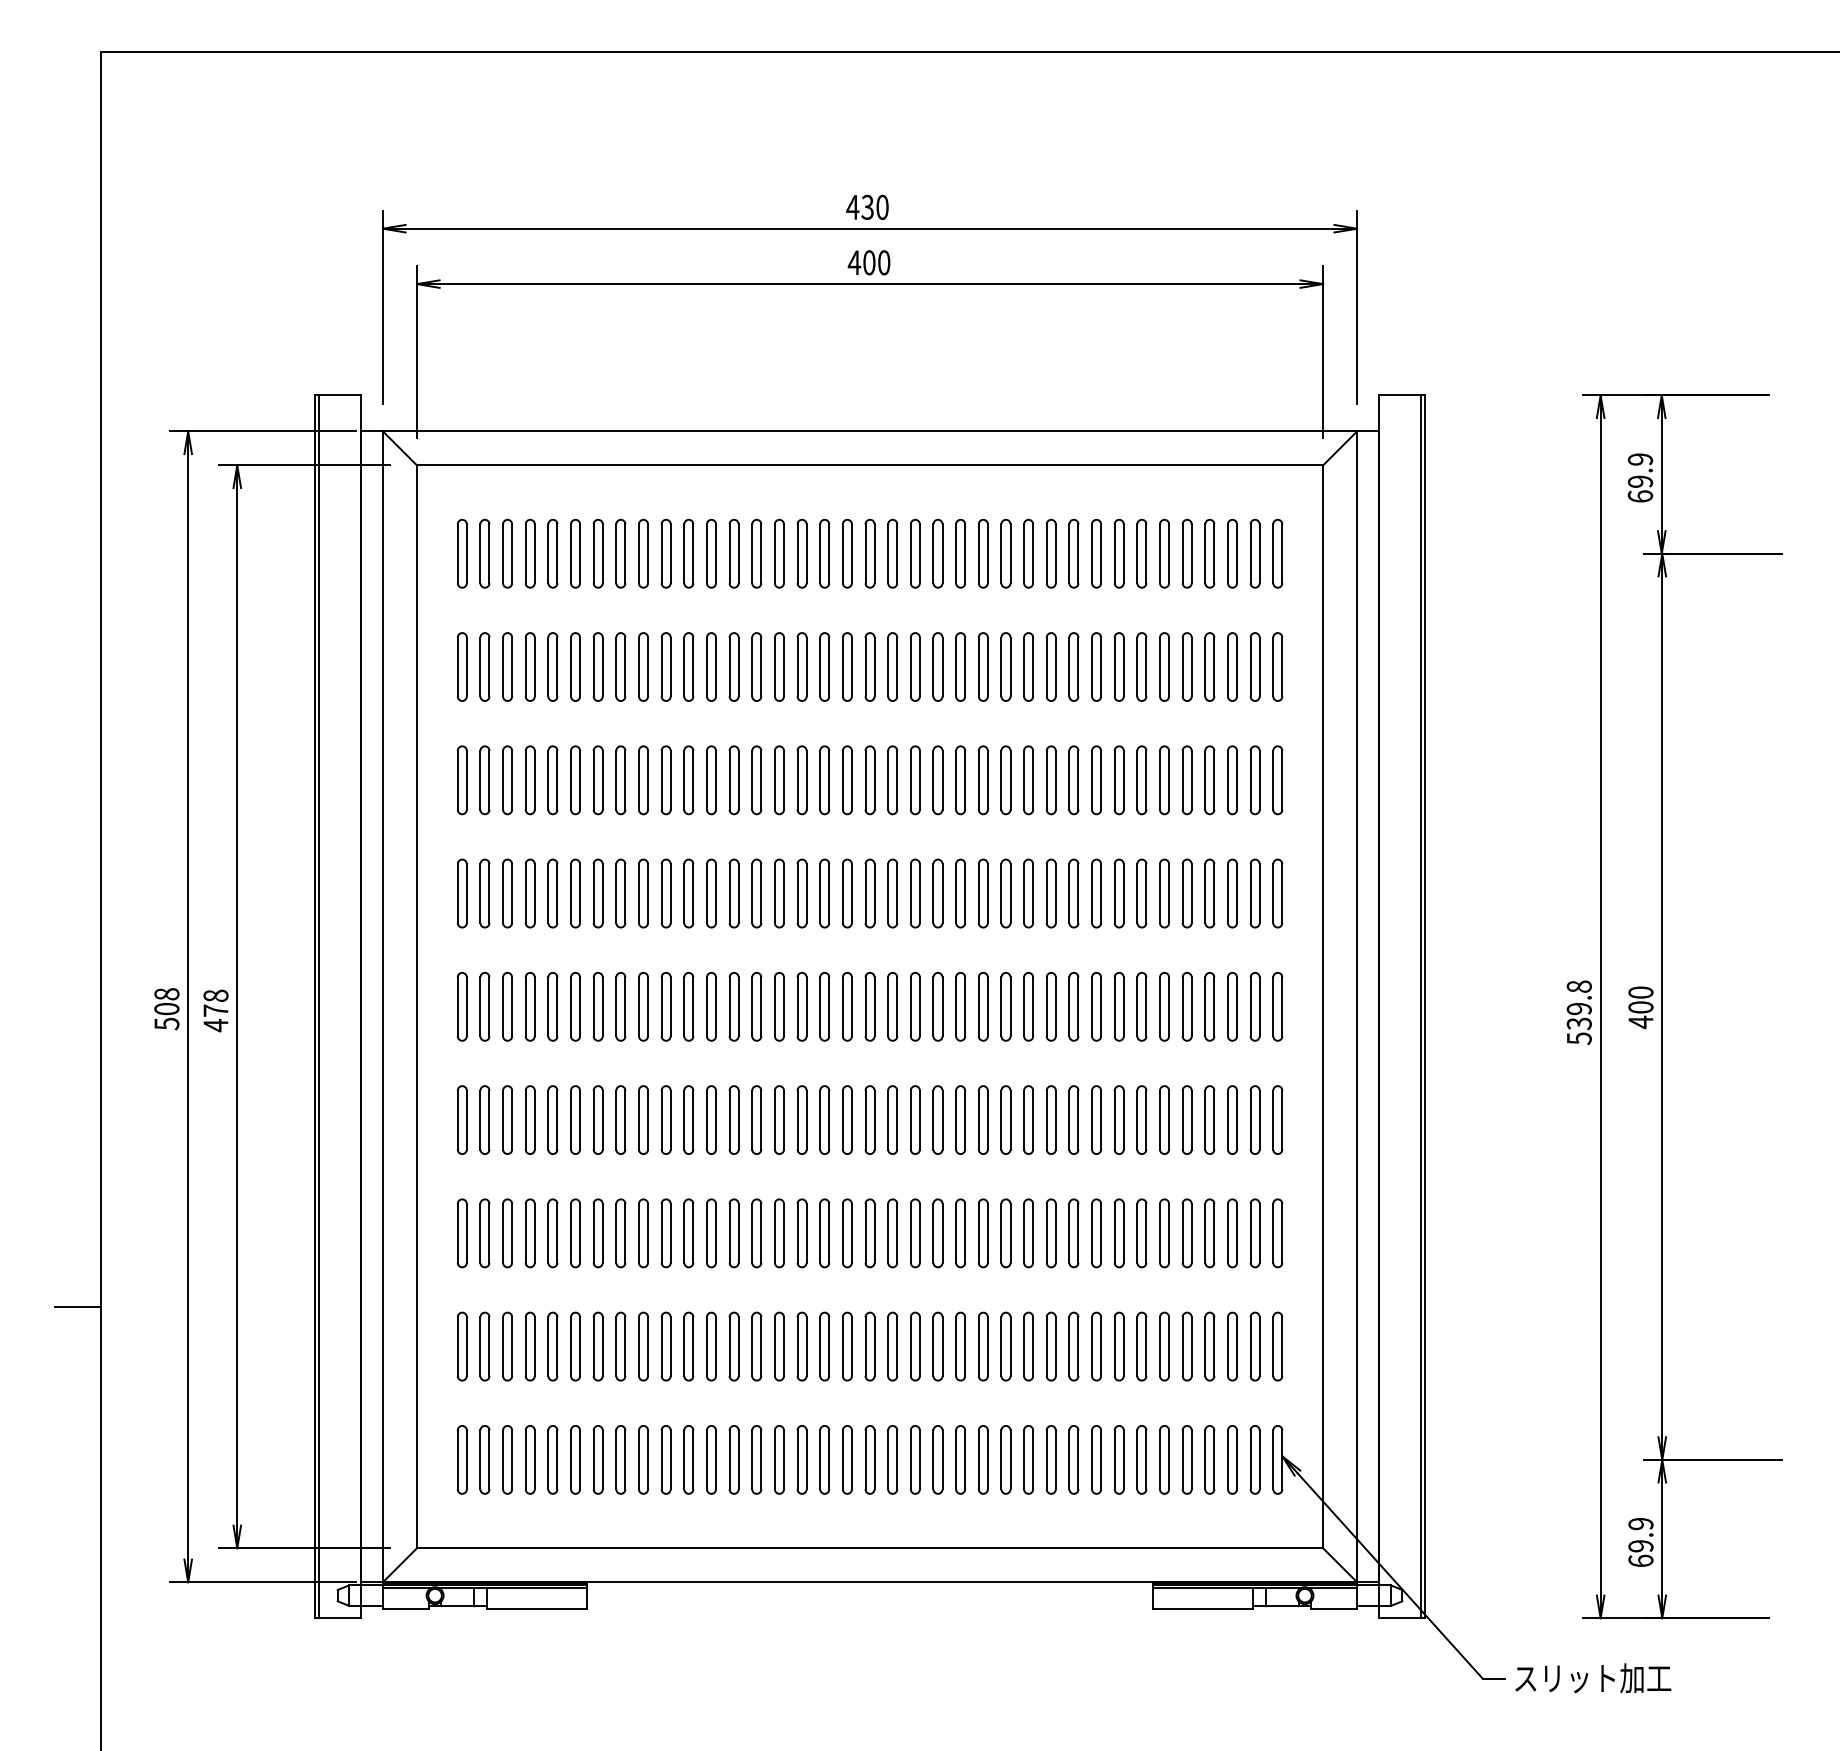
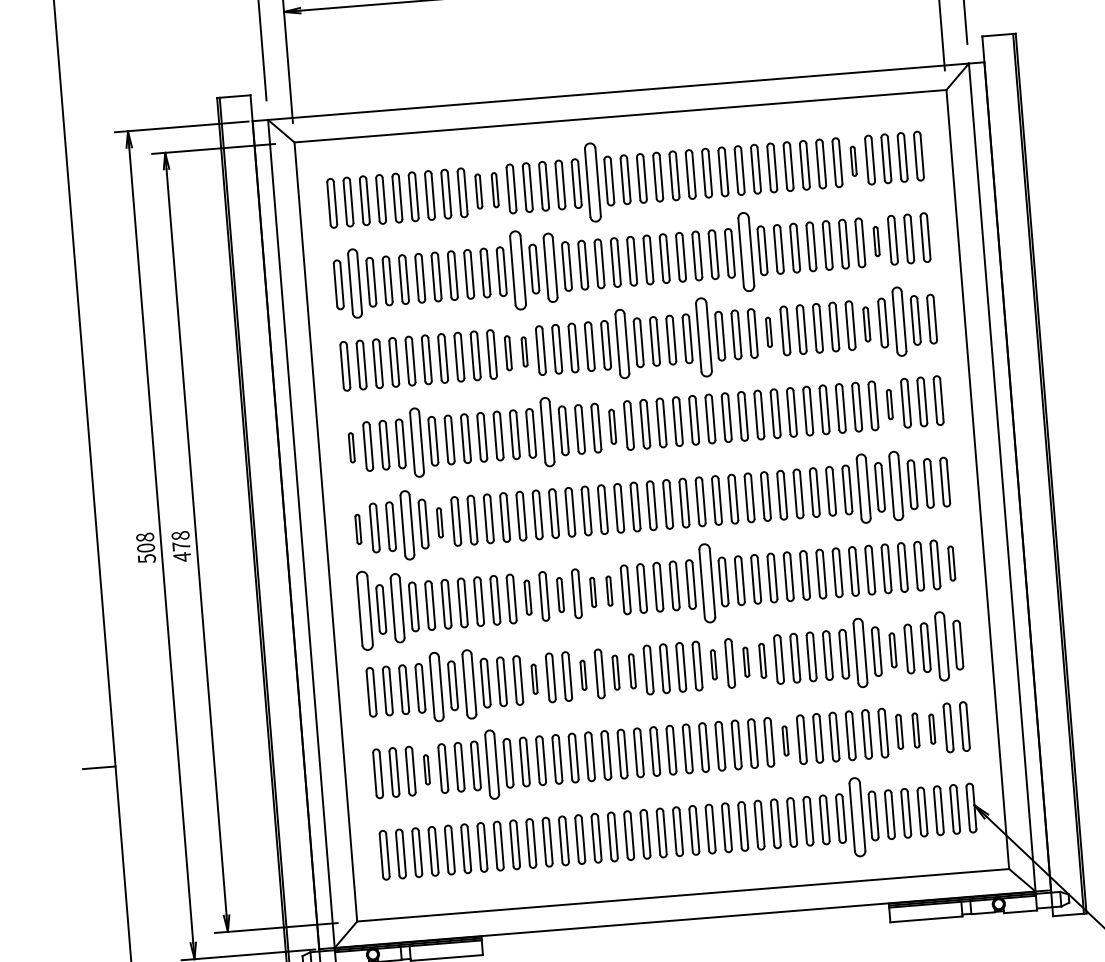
part: (665, 553) -> (478, 191), size x0.7
part: (688, 553) -> (494, 190), size x0.7
part: (824, 553) -> (592, 182), size x1.6
part: (1186, 553) -> (853, 161), size x0.6
part: (484, 666) -> (354, 283), size x1.4
part: (711, 666) -> (518, 270), size x1.6
part: (756, 666) -> (550, 267), size x1.4
part: (1028, 666) -> (746, 251), size x1.6
part: (1209, 666) -> (876, 241), size x0.6
part: (688, 780) -> (508, 353), size x0.7
part: (711, 780) -> (524, 352), size x0.6
part: (847, 780) -> (622, 344), size x1.4
part: (960, 780) -> (703, 337), size x1.6
part: (1050, 780) -> (768, 332), size x0.6
part: (1186, 780) -> (866, 324), size x0.7
part: (1232, 780) -> (899, 321), size x1.4
part: (461, 893) -> (351, 447), size x0.6
part: (552, 893) -> (416, 442), size x1.4
part: (733, 893) -> (547, 432), size x1.4
part: (824, 893) -> (612, 426), size x0.7
part: (1209, 893) -> (889, 404), size x0.6
part: (461, 1006) -> (357, 529), size x0.6
part: (529, 1006) -> (406, 525), size x1.4
part: (575, 1006) -> (439, 522), size x0.6
part: (1164, 1006) -> (863, 488), size x1.4
part: (1209, 1006) -> (896, 485), size x1.4
part: (462, 1119) -> (365, 610), size x1.6
part: (507, 1119) -> (397, 607), size x1.4
part: (688, 1119) -> (527, 597), size x0.7
part: (733, 1119) -> (560, 594), size x0.7
part: (779, 1119) -> (593, 592), size x0.6
part: (801, 1119) -> (609, 590), size x0.6
part: (937, 1119) -> (706, 582), size x1.6
part: (1277, 1119) -> (951, 563), size x0.7
part: (552, 1233) -> (436, 687), size x1.4
part: (597, 1233) -> (468, 684), size x1.4
part: (688, 1233) -> (534, 679), size x0.6
part: (756, 1233) -> (583, 675), size x0.6
part: (801, 1233) -> (615, 672), size x0.7
part: (824, 1233) -> (632, 671), size x0.7
part: (937, 1233) -> (713, 664), size x0.6
part: (982, 1233) -> (745, 662), size x0.6
part: (1005, 1233) -> (762, 660), size x0.7
part: (1141, 1233) -> (860, 653), size x1.4
part: (1186, 1233) -> (892, 650), size x0.7
part: (1254, 1233) -> (941, 646), size x1.4
part: (529, 1346) -> (426, 769), size x0.6
part: (620, 1346) -> (491, 764), size x1.4
part: (1028, 1346) -> (785, 740), size x0.6
part: (1186, 1346) -> (899, 731), size x0.7
part: (1209, 1346) -> (915, 730), size x0.7
part: (1232, 1346) -> (932, 729), size x0.6
part: (1118, 1459) -> (856, 817), size x1.6

